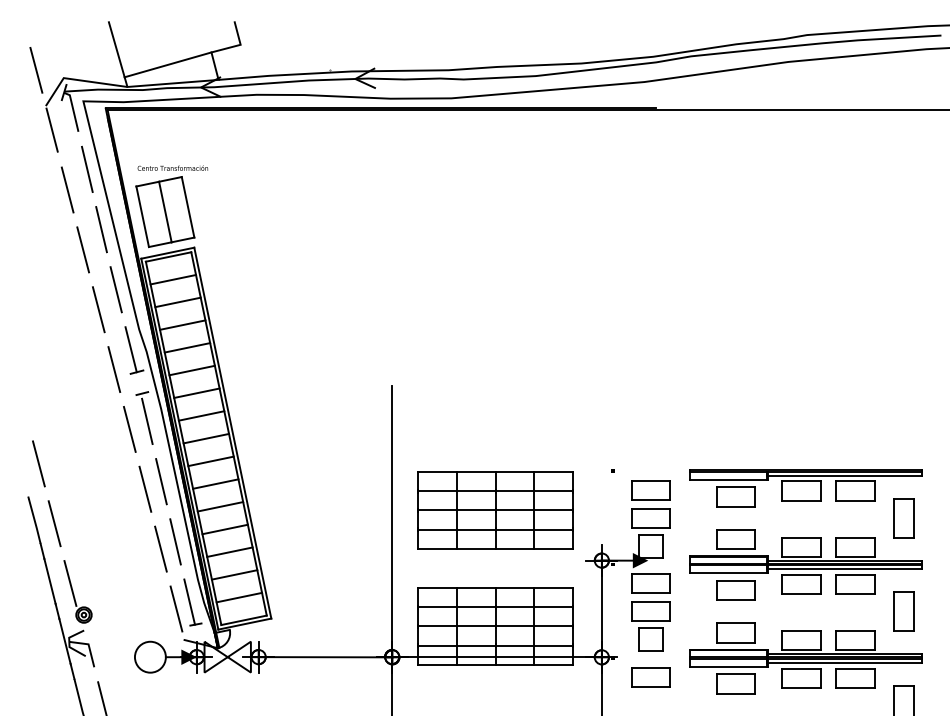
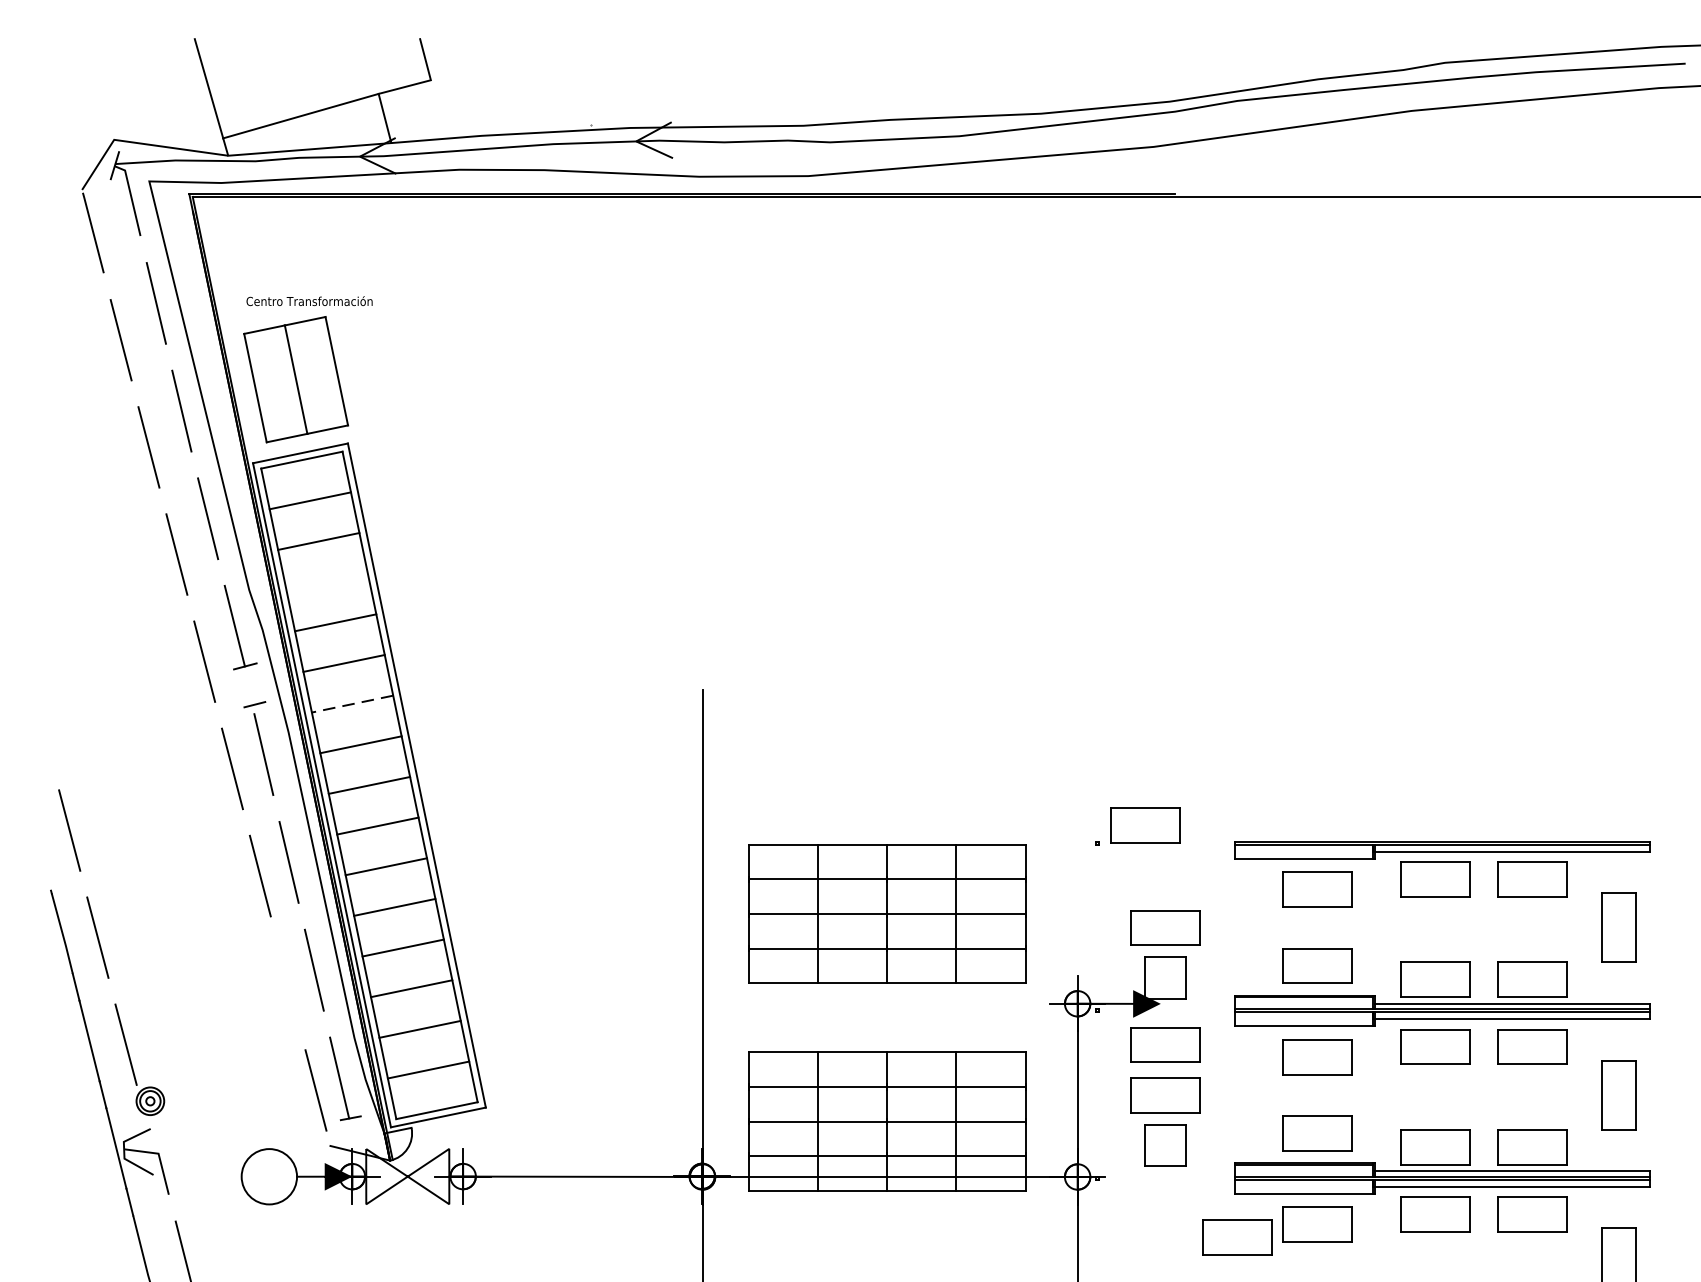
line: (36, 69) -> (65, 124), removed
line: (182, 324) -> (326, 581), removed
line: (196, 393) -> (351, 704), solid -> dashed
part: (650, 490) -> (1145, 826), moved
line: (160, 548) -> (287, 982), removed
part: (650, 677) -> (1236, 1238), moved

